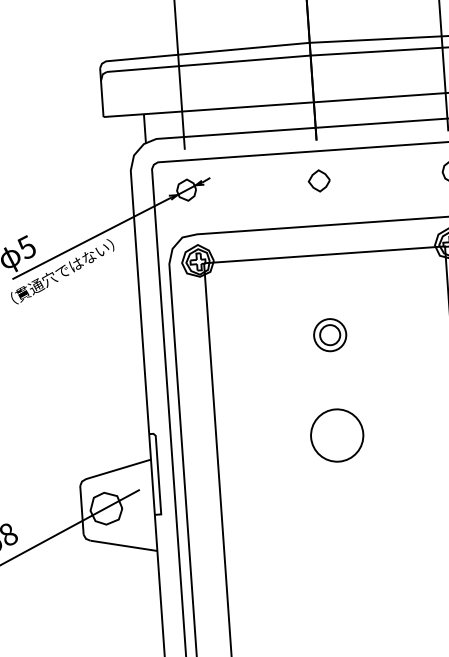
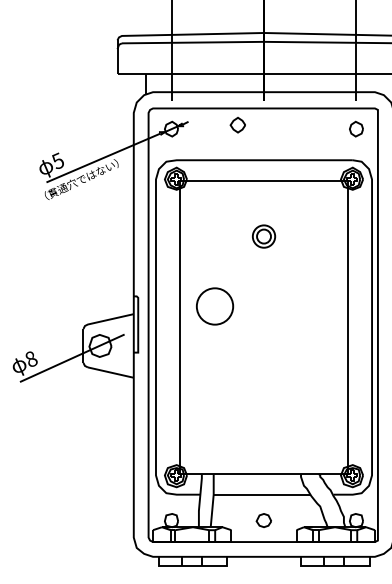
part: (318, 181) -> (237, 125), moved
part: (337, 435) -> (215, 306), moved

